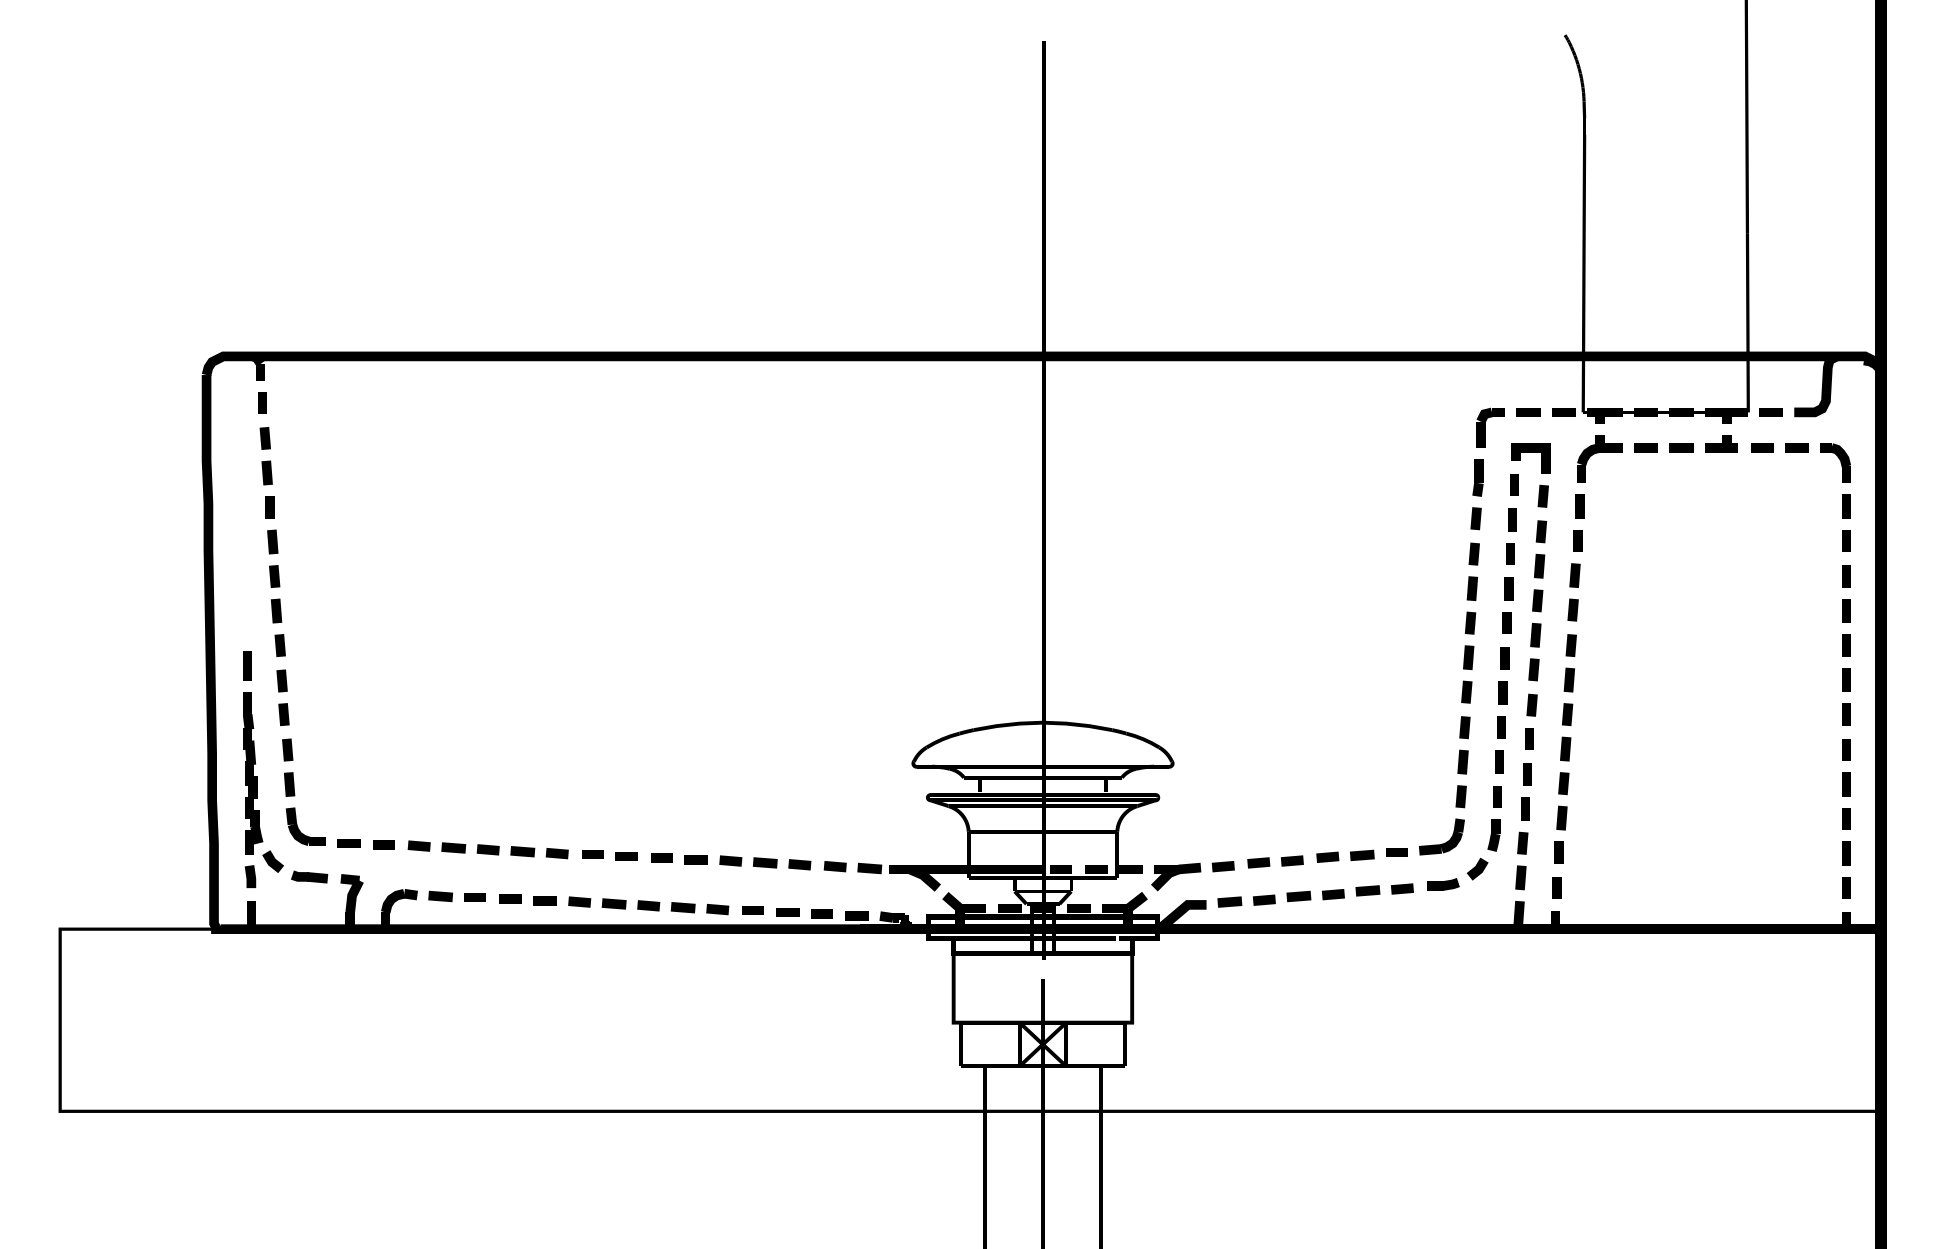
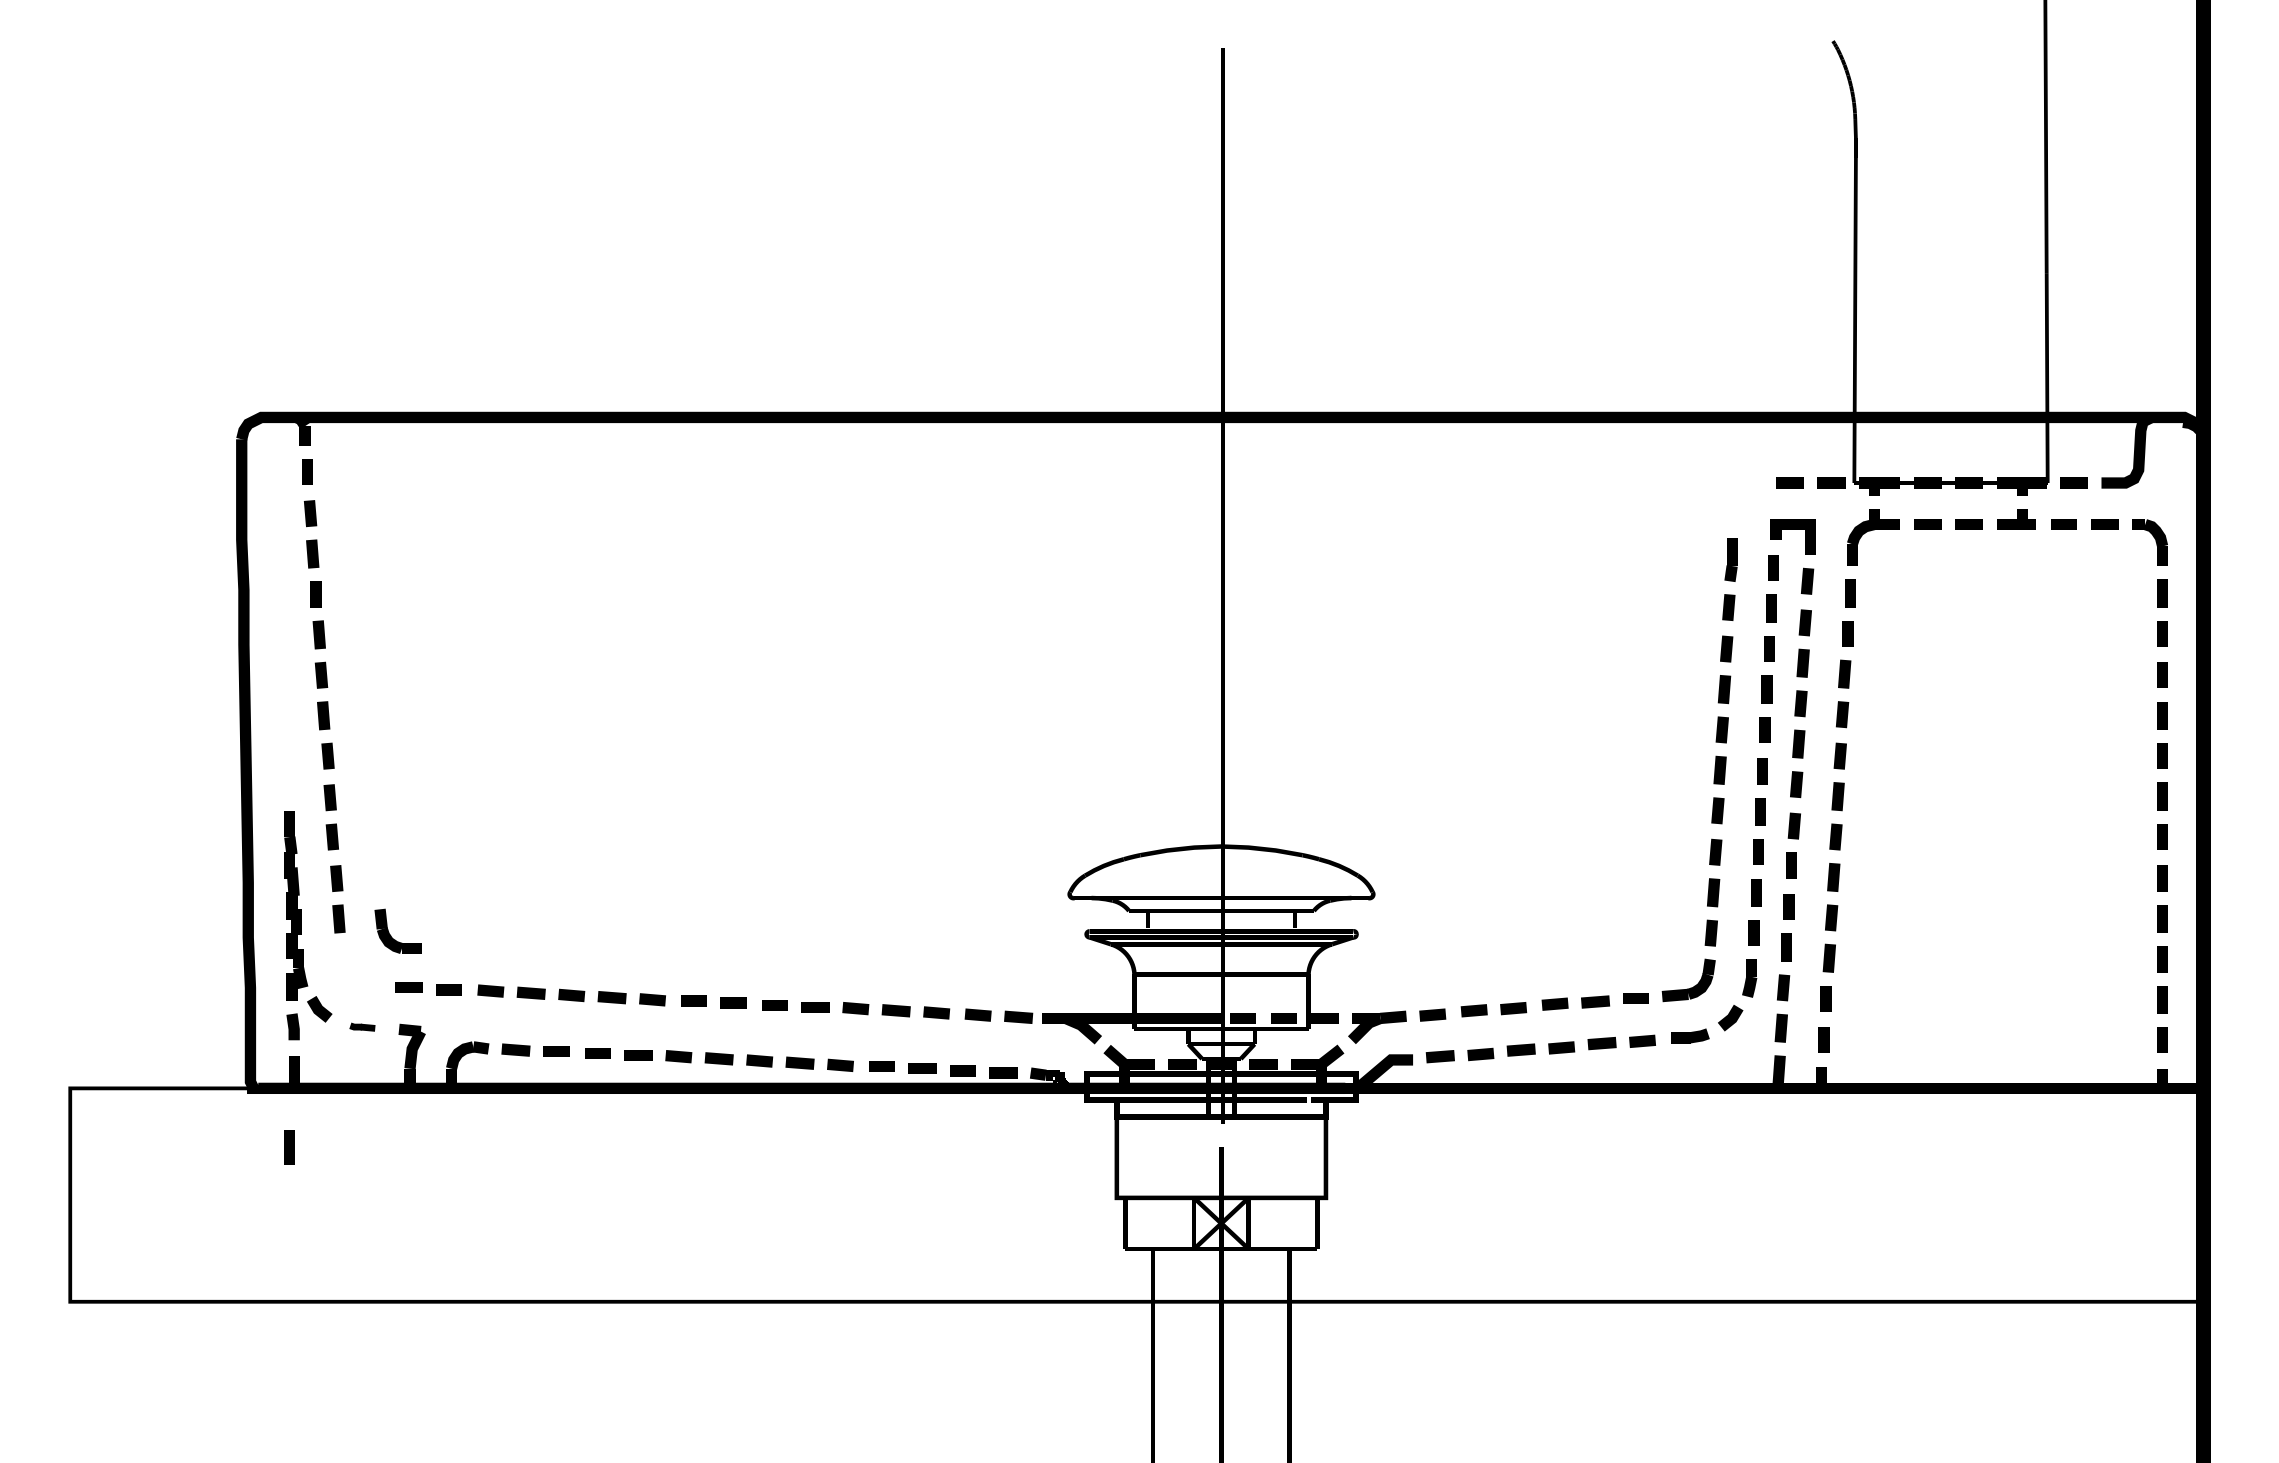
part: (1490, 427) -> (1745, 500), removed
line: (247, 666) -> (289, 1147), moved
part: (300, 830) -> (391, 935), moved
part: (309, 876) -> (362, 1026), size x0.6

